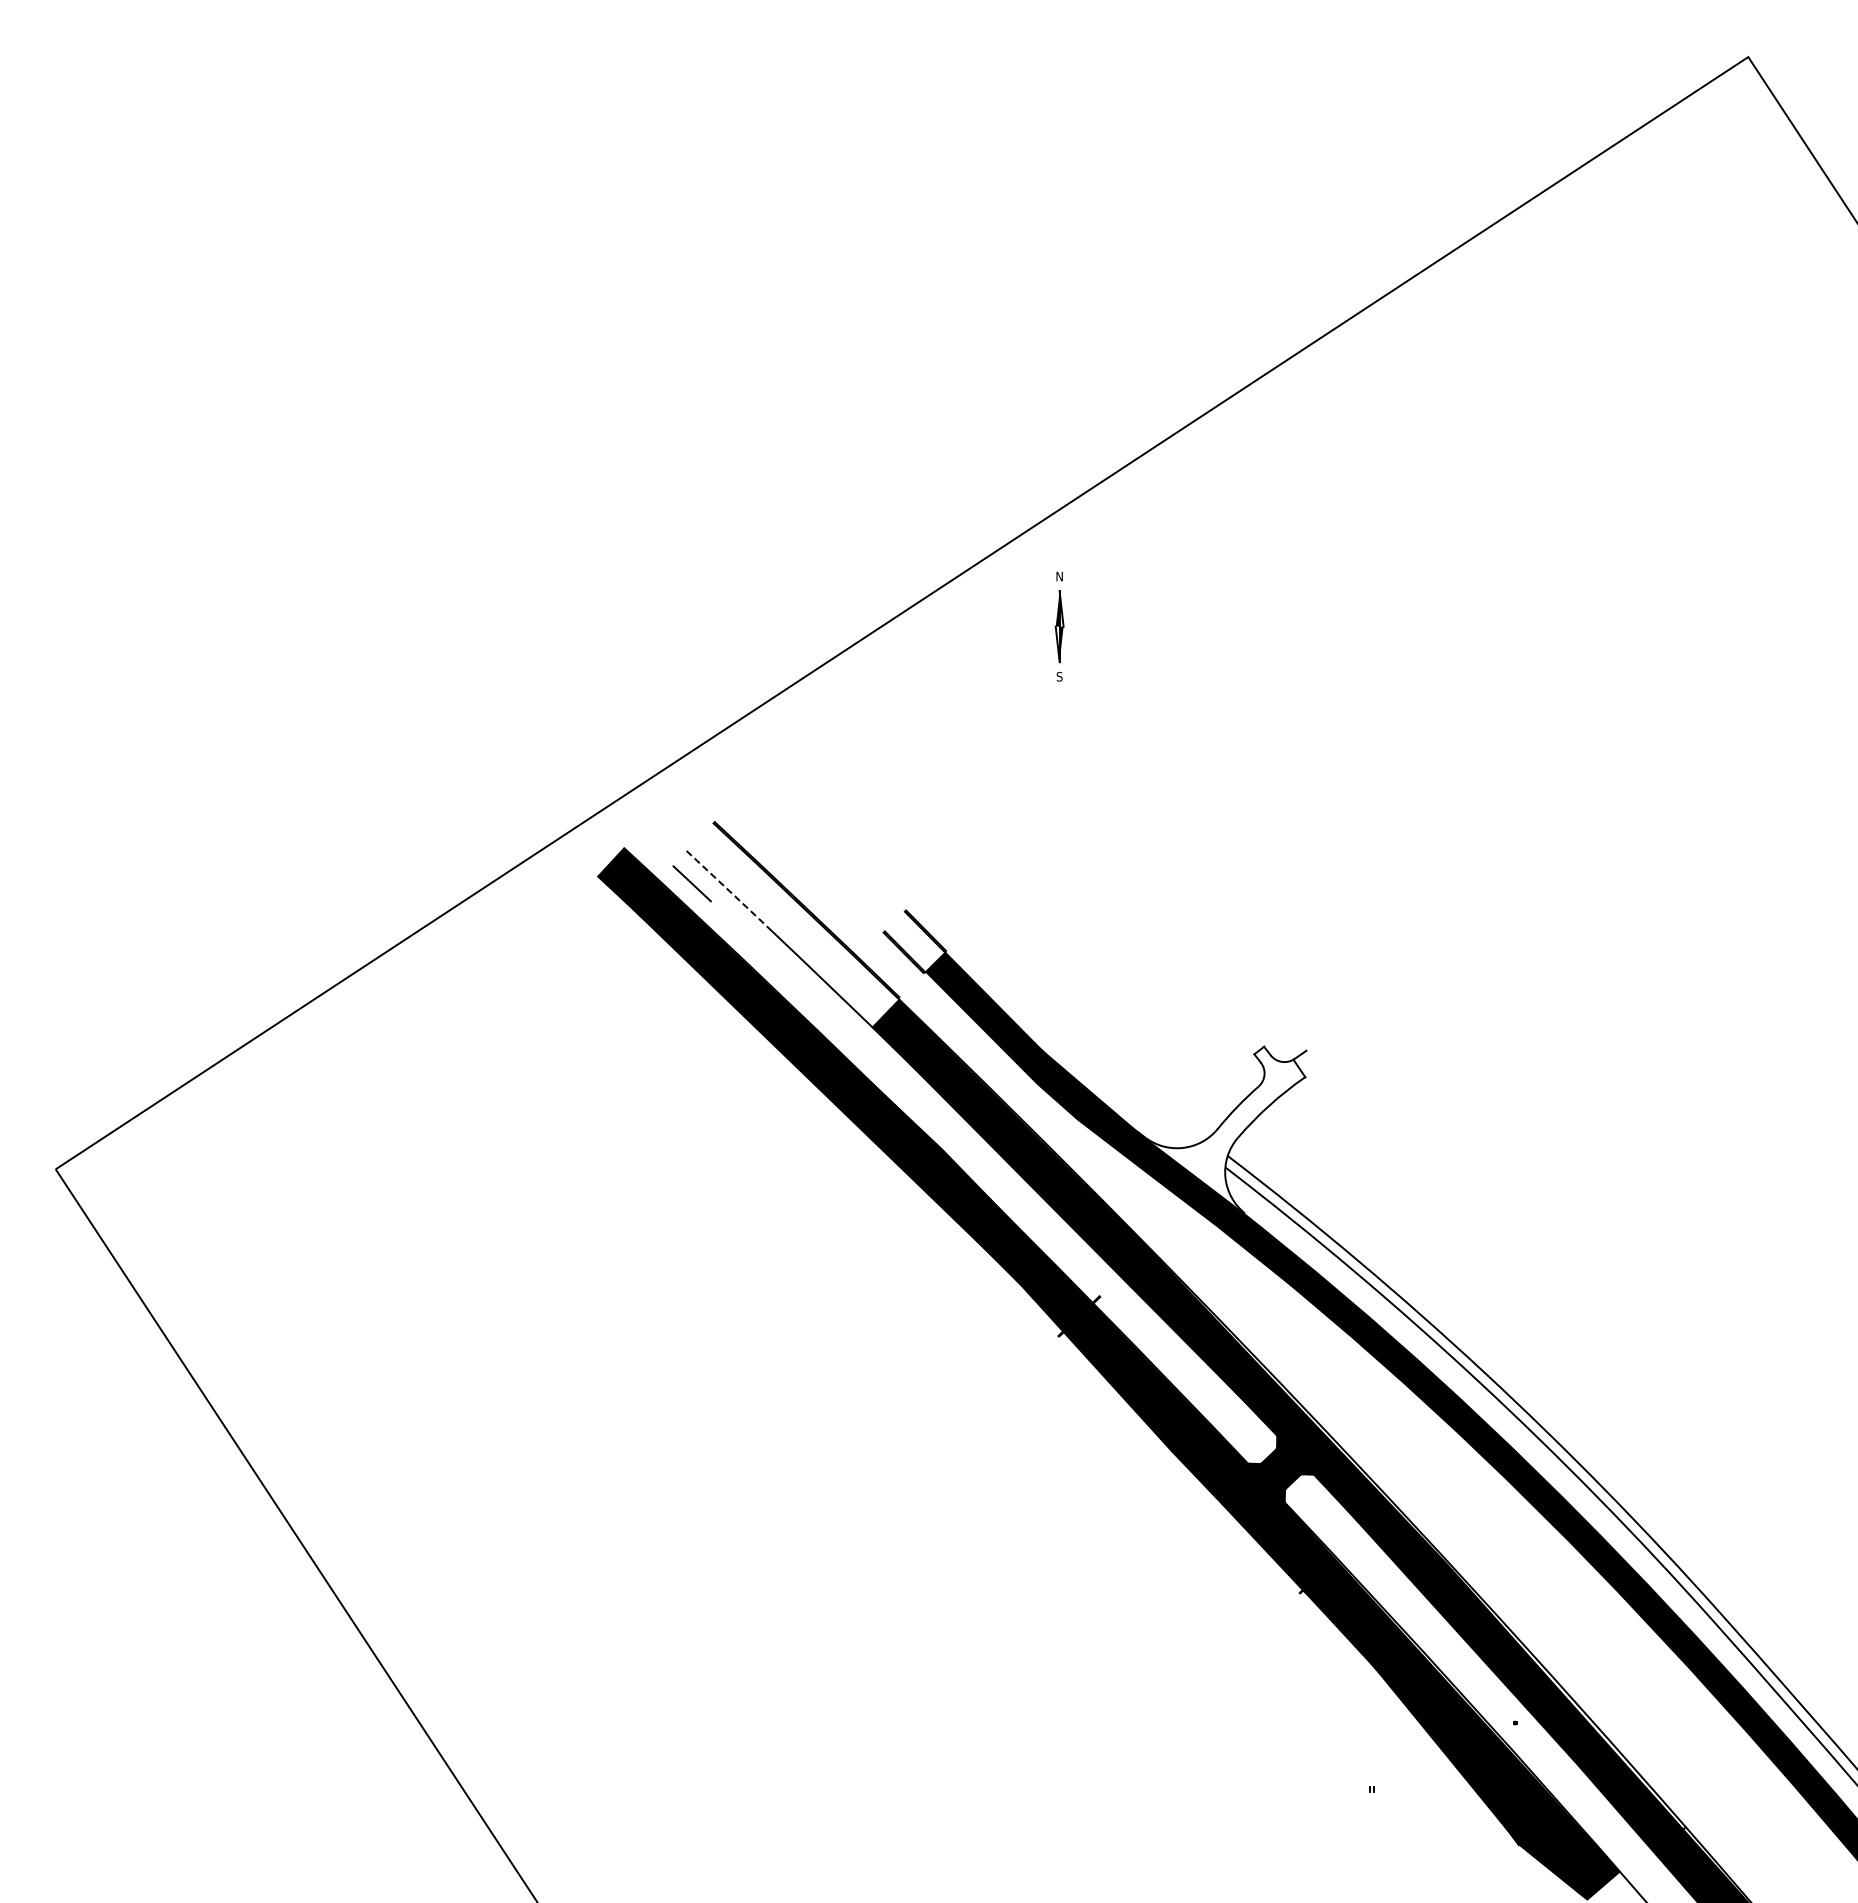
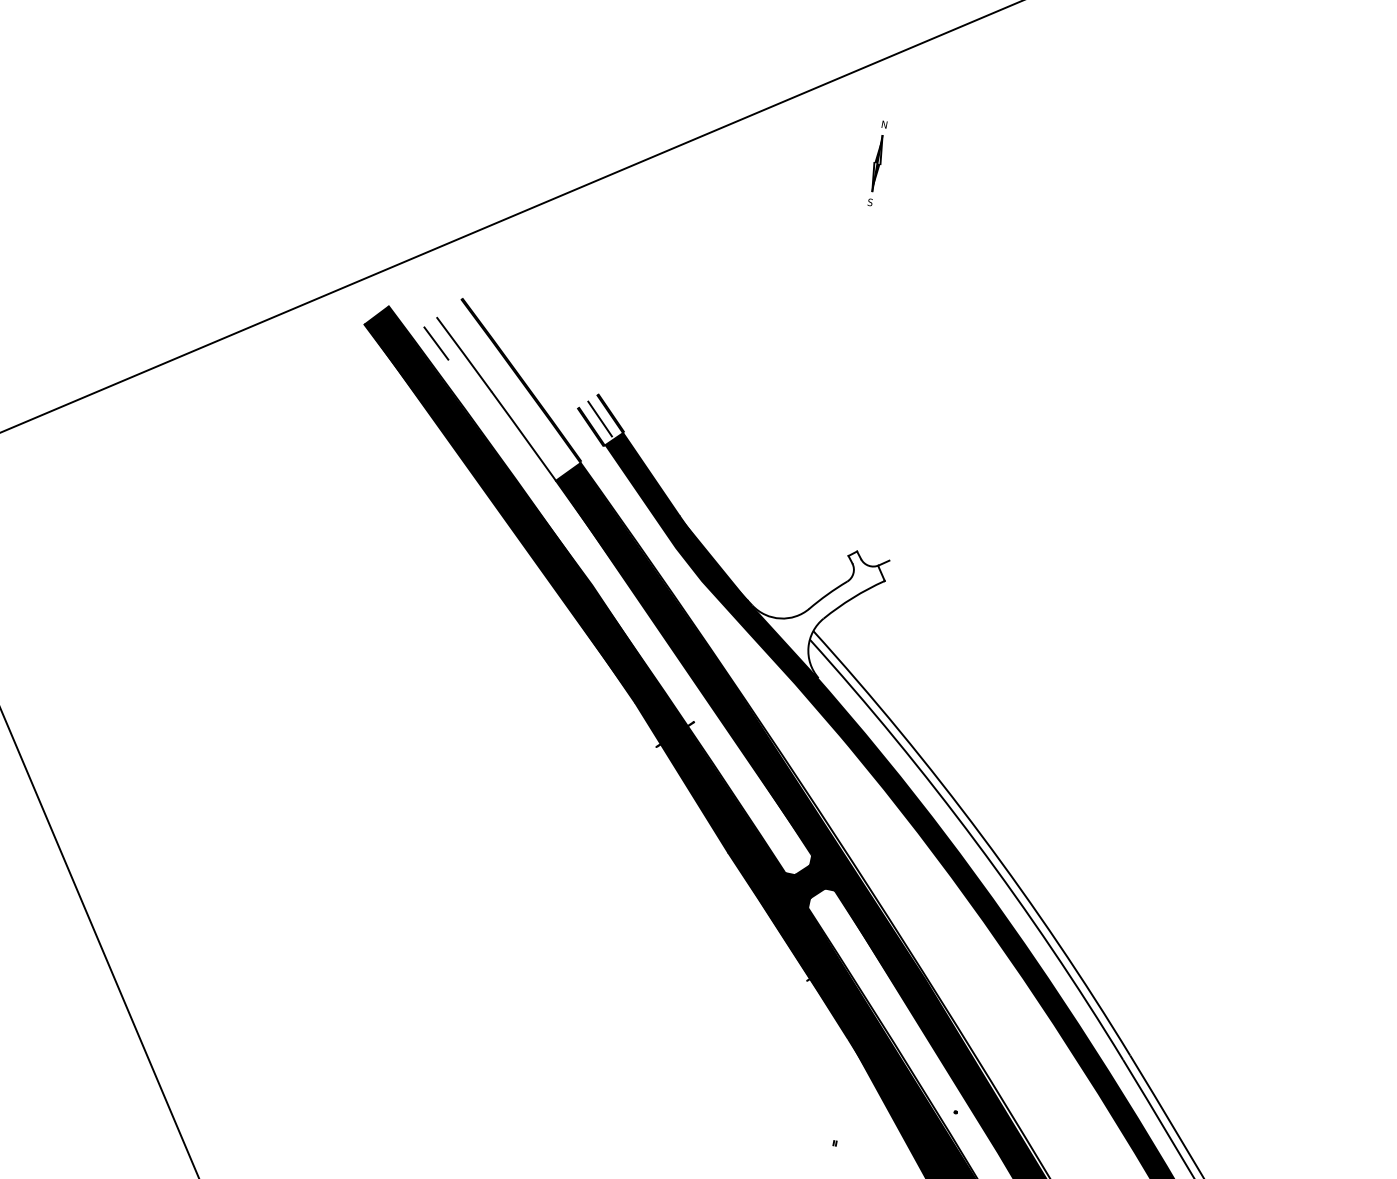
part: (1059, 626) -> (877, 163), moved
arc: (729, 891) -> (464, 354), dashed -> solid
line: (913, 940) -> (600, 419), added

